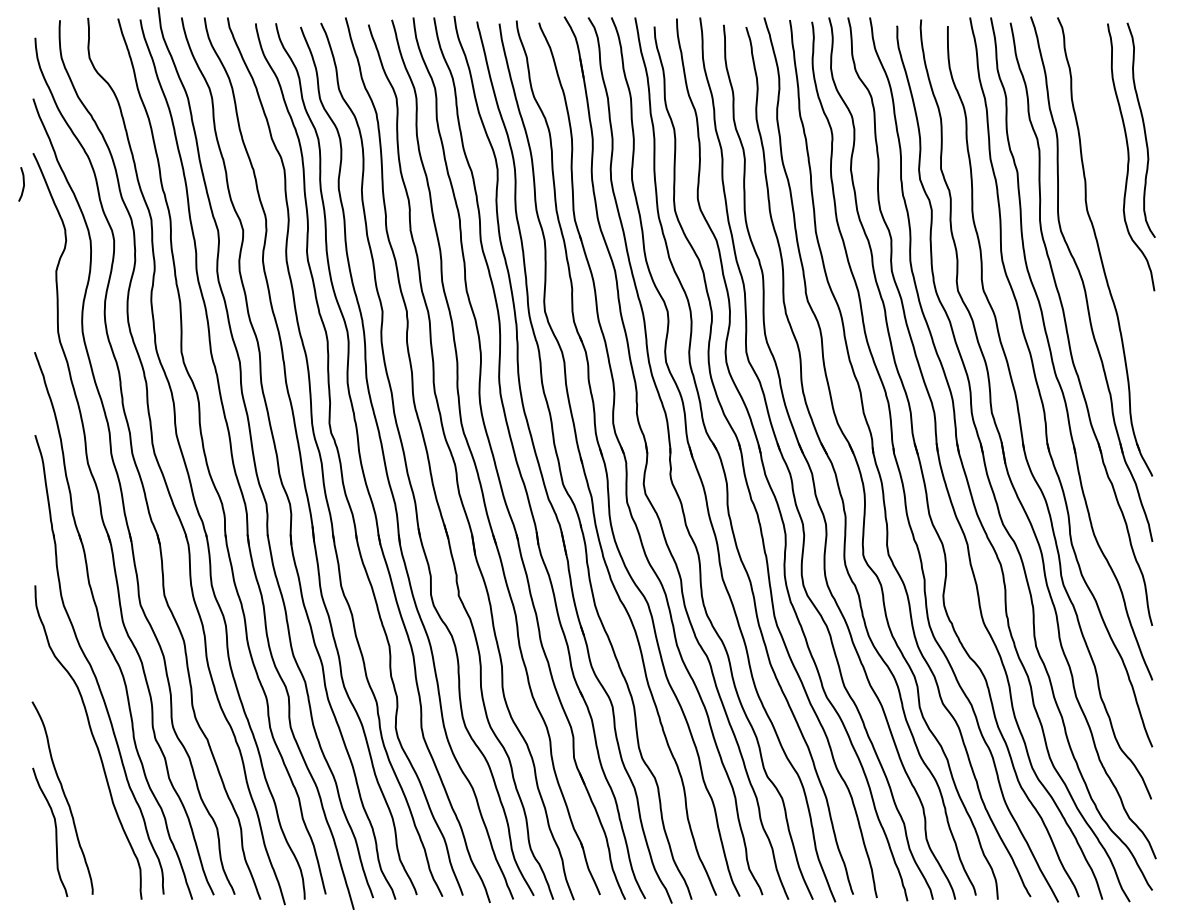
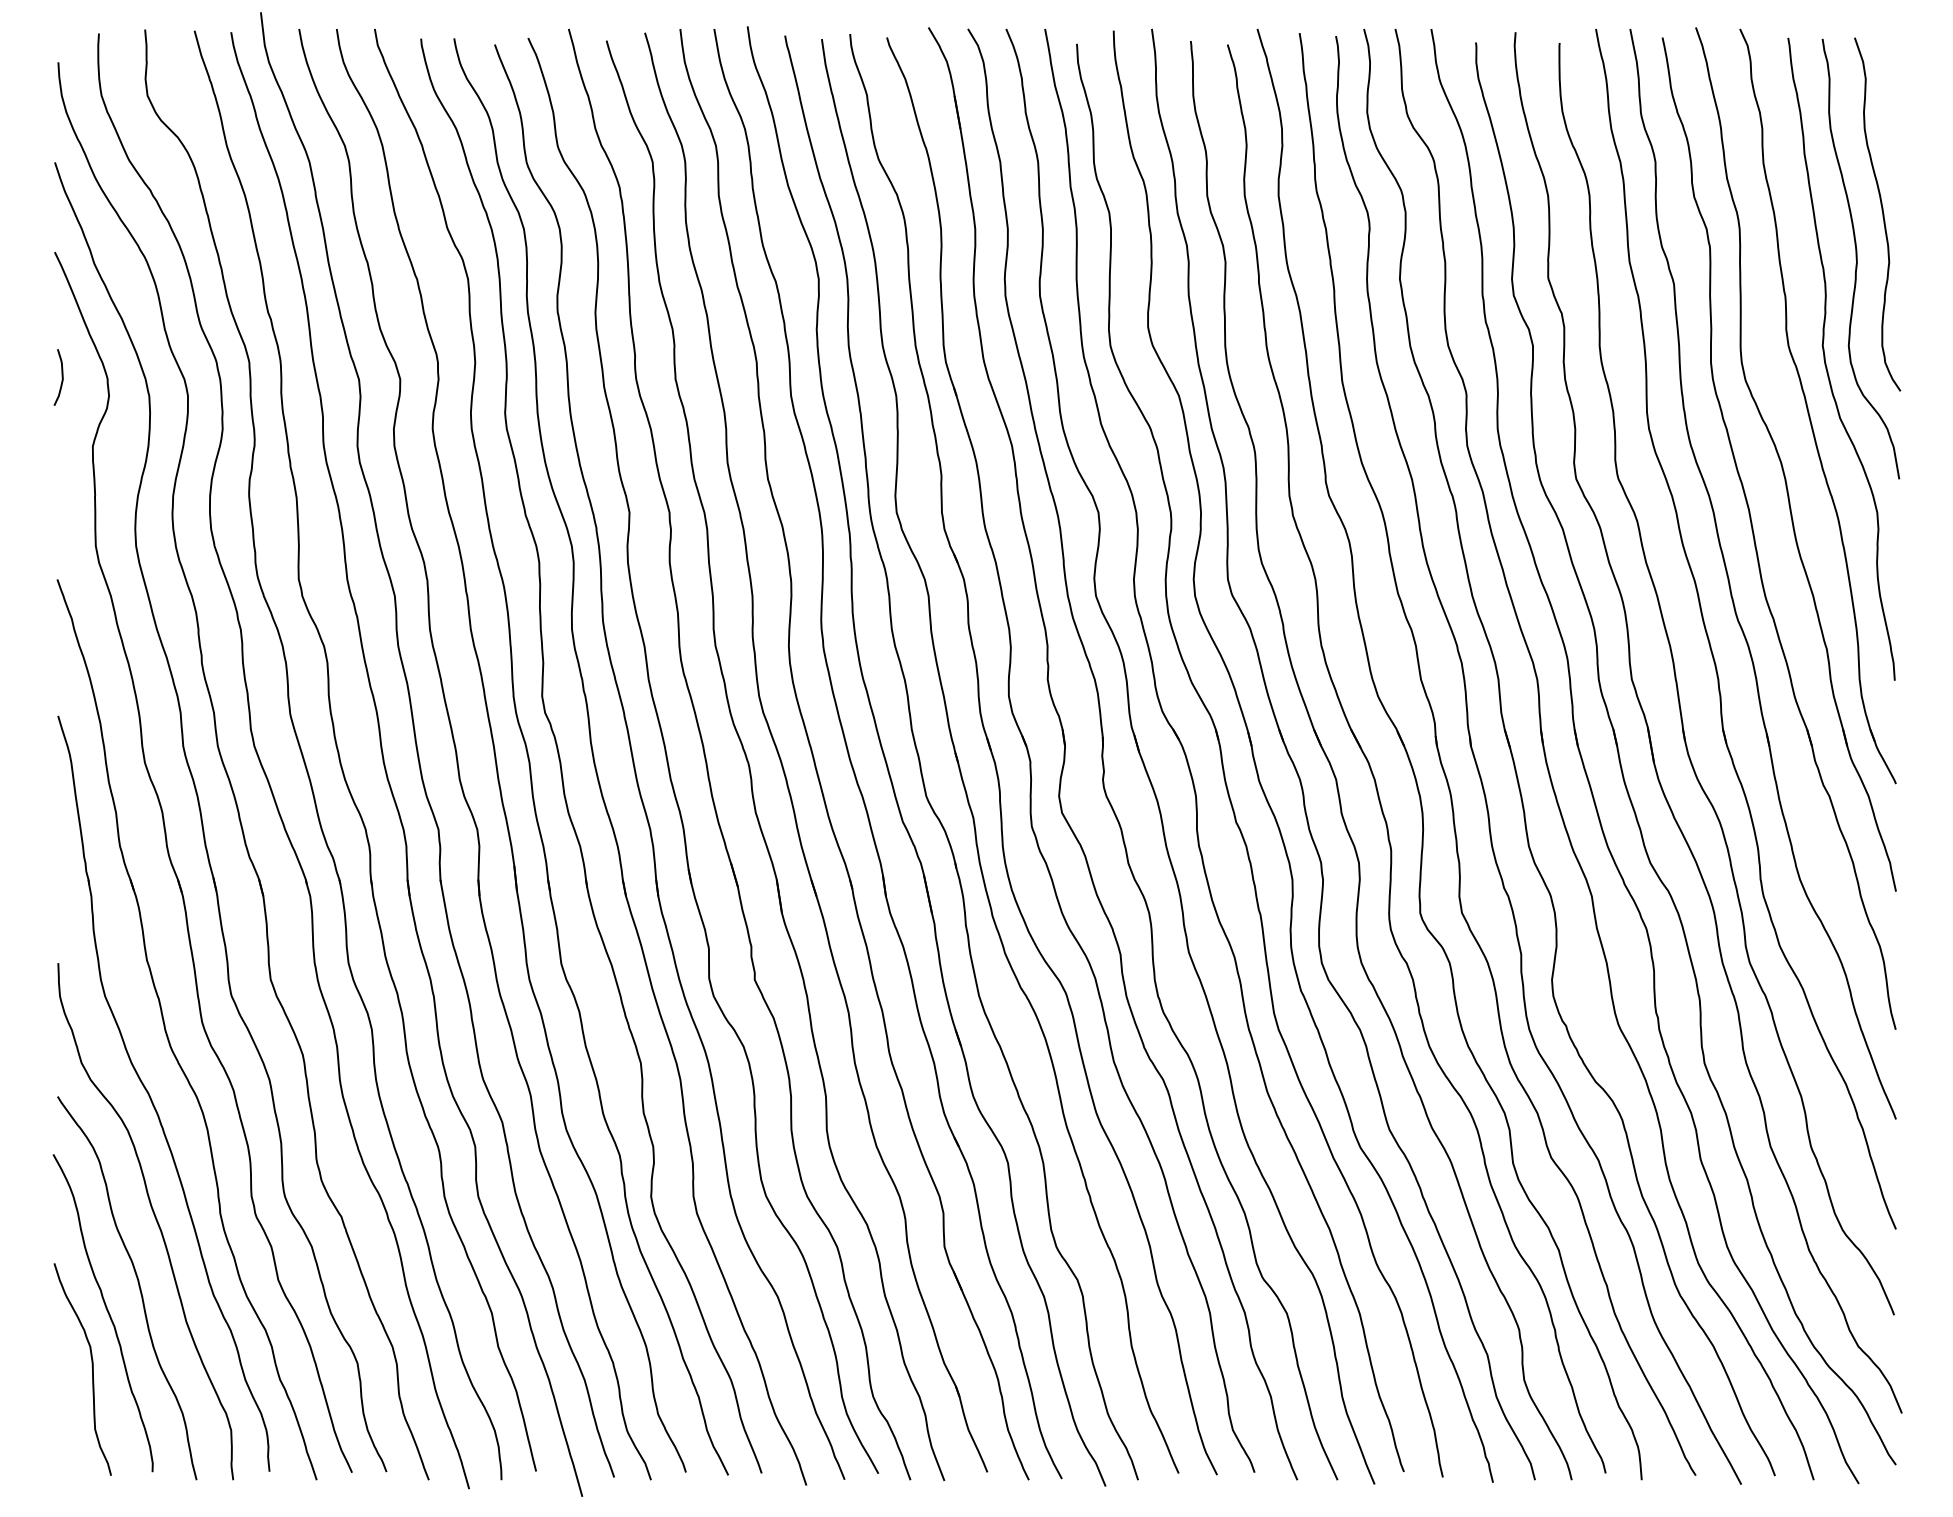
curve: (23, 184) -> (61, 377), moved
curve: (1110, 219) -> (1826, 361), added
curve: (83, 781) -> (137, 1285), added

